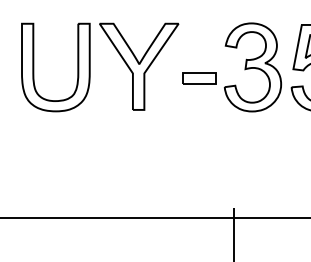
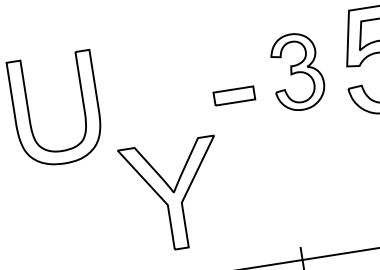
part: (139, 66) -> (174, 195), moved
part: (253, 67) -> (298, 71), size x0.7

